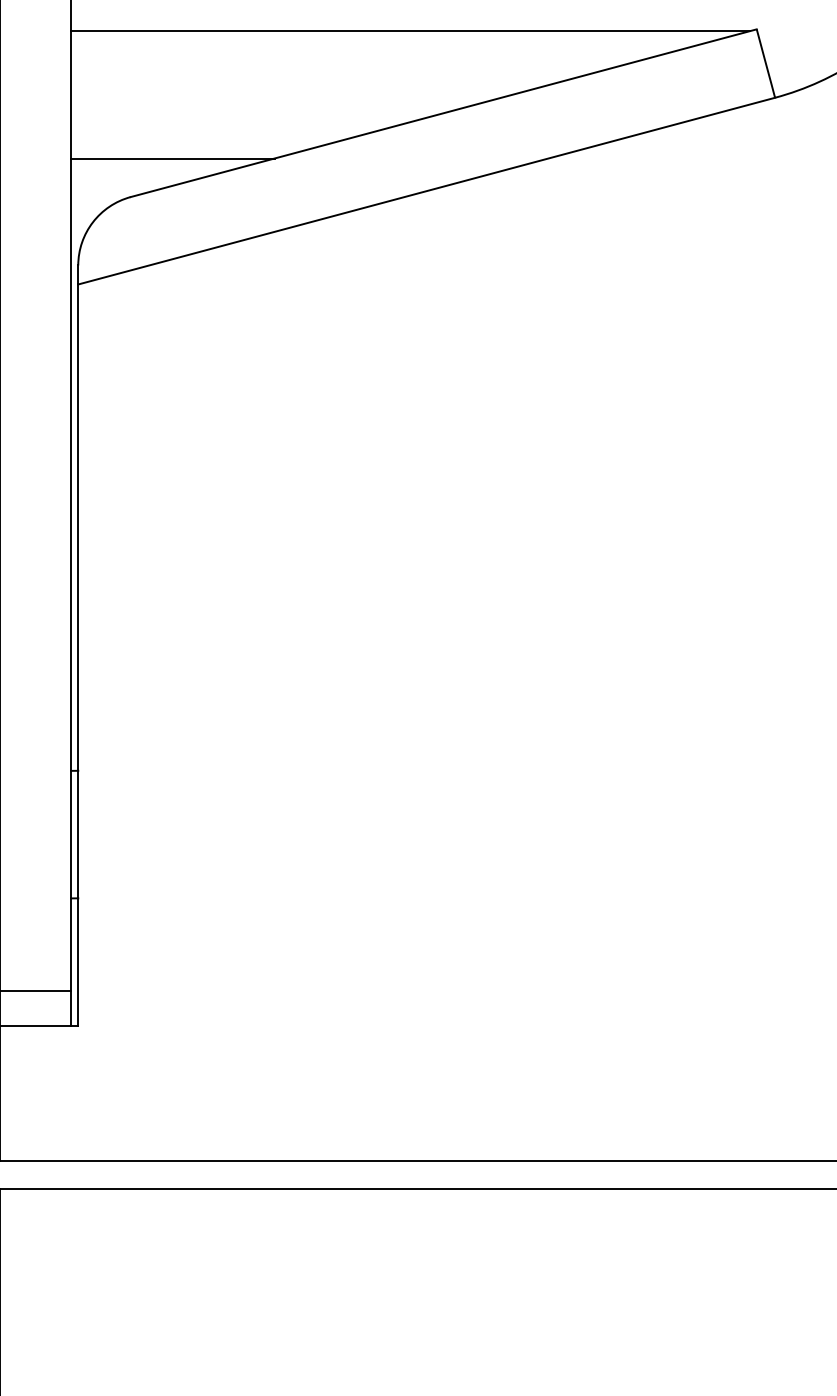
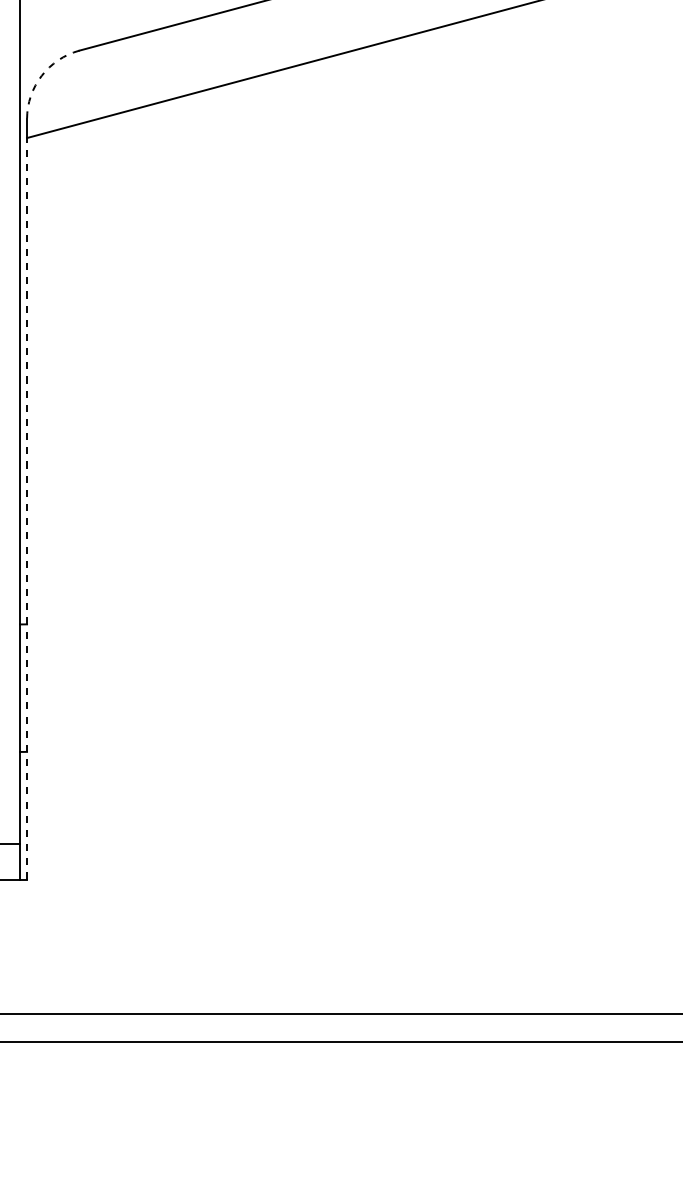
line: (172, 158) -> (121, 12), removed
arc: (92, 222) -> (41, 76), solid -> dashed
line: (78, 655) -> (27, 509), solid -> dashed

